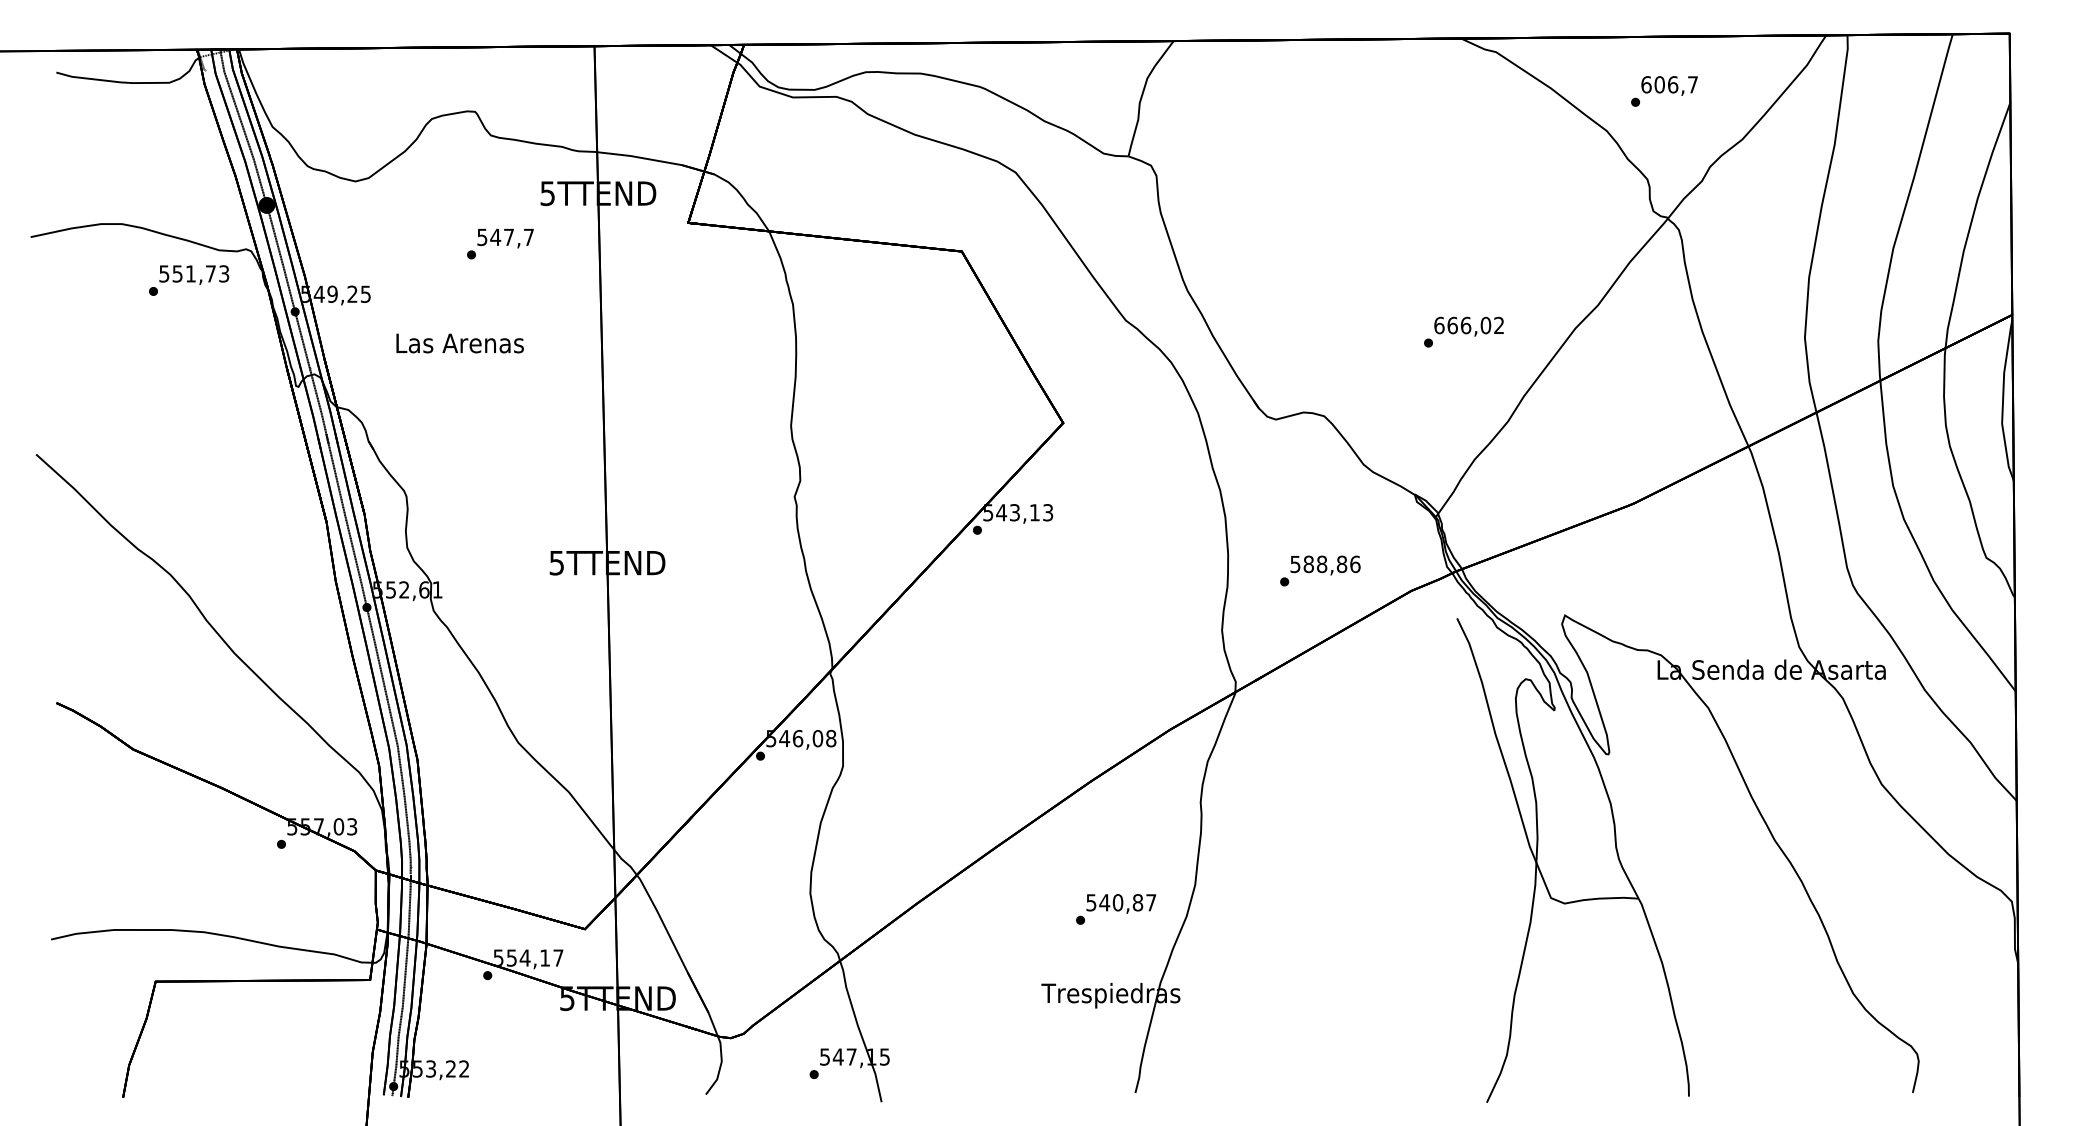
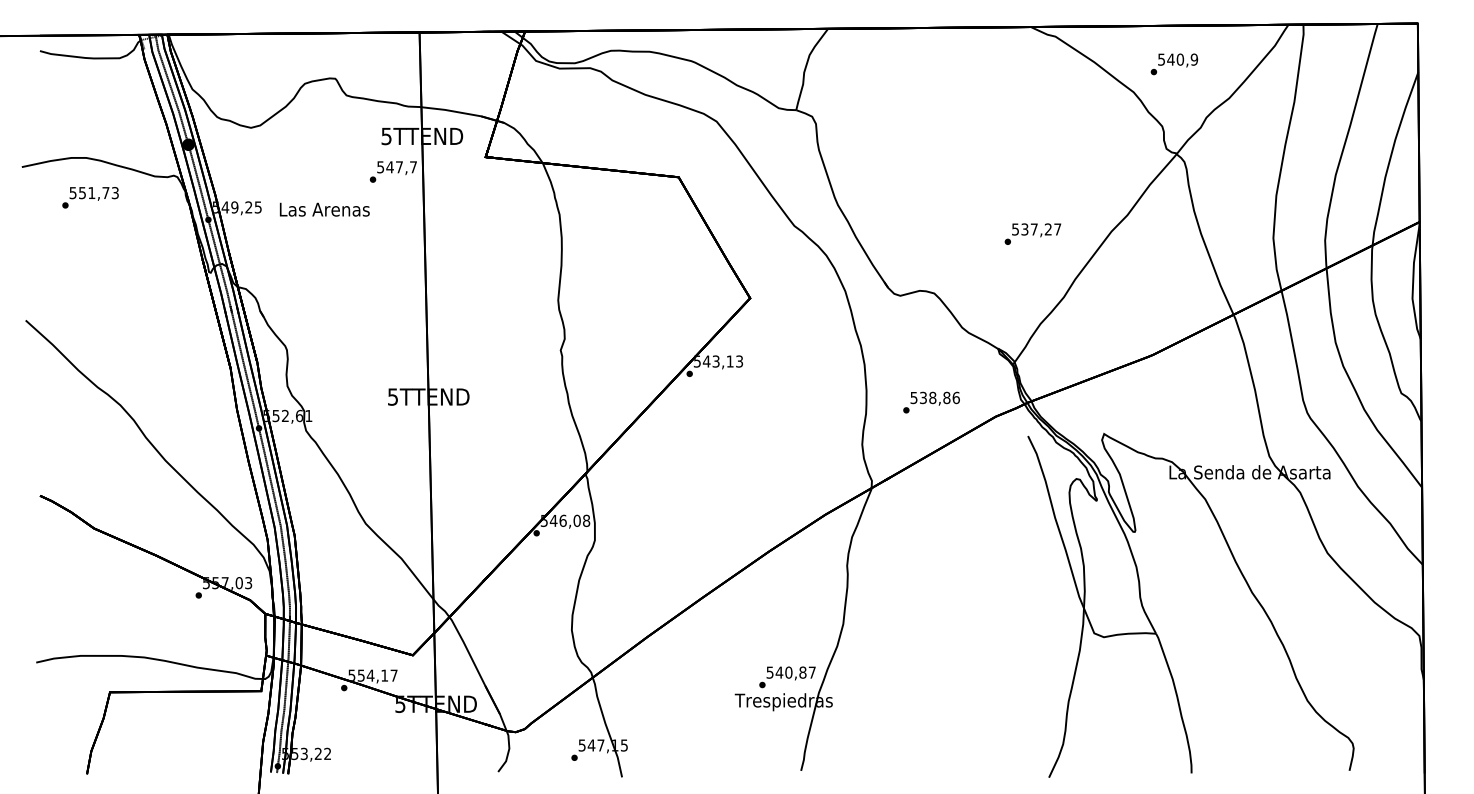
text: (1669, 84) -> (1177, 59), 606,7 -> 540,9
text: (500, 244) -> (393, 172), moved
text: (189, 280) -> (90, 197), moved
text: (1469, 325) -> (1036, 229), 666,02 -> 537,27
text: (459, 343) -> (324, 209), moved
text: (1308, 564) -> (923, 398), 588,86 -> 538,86
text: (1116, 909) -> (787, 677), moved

